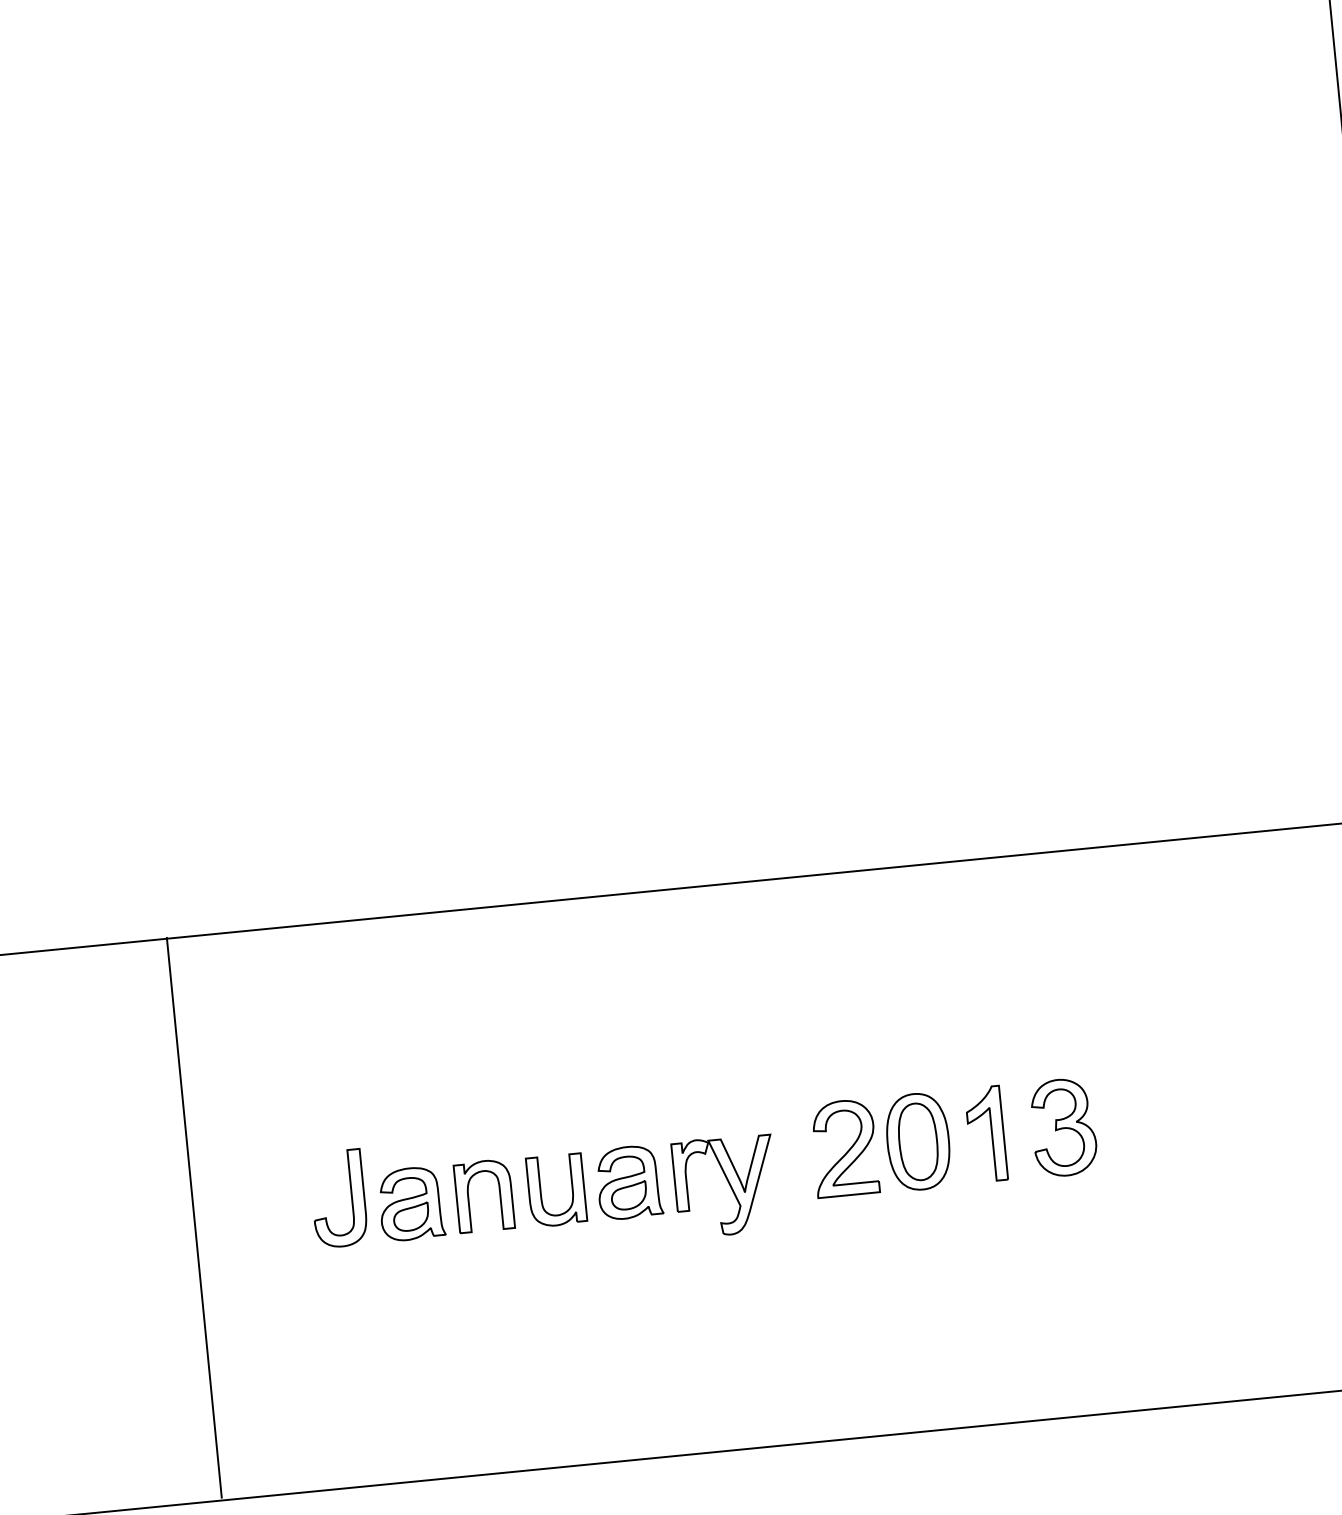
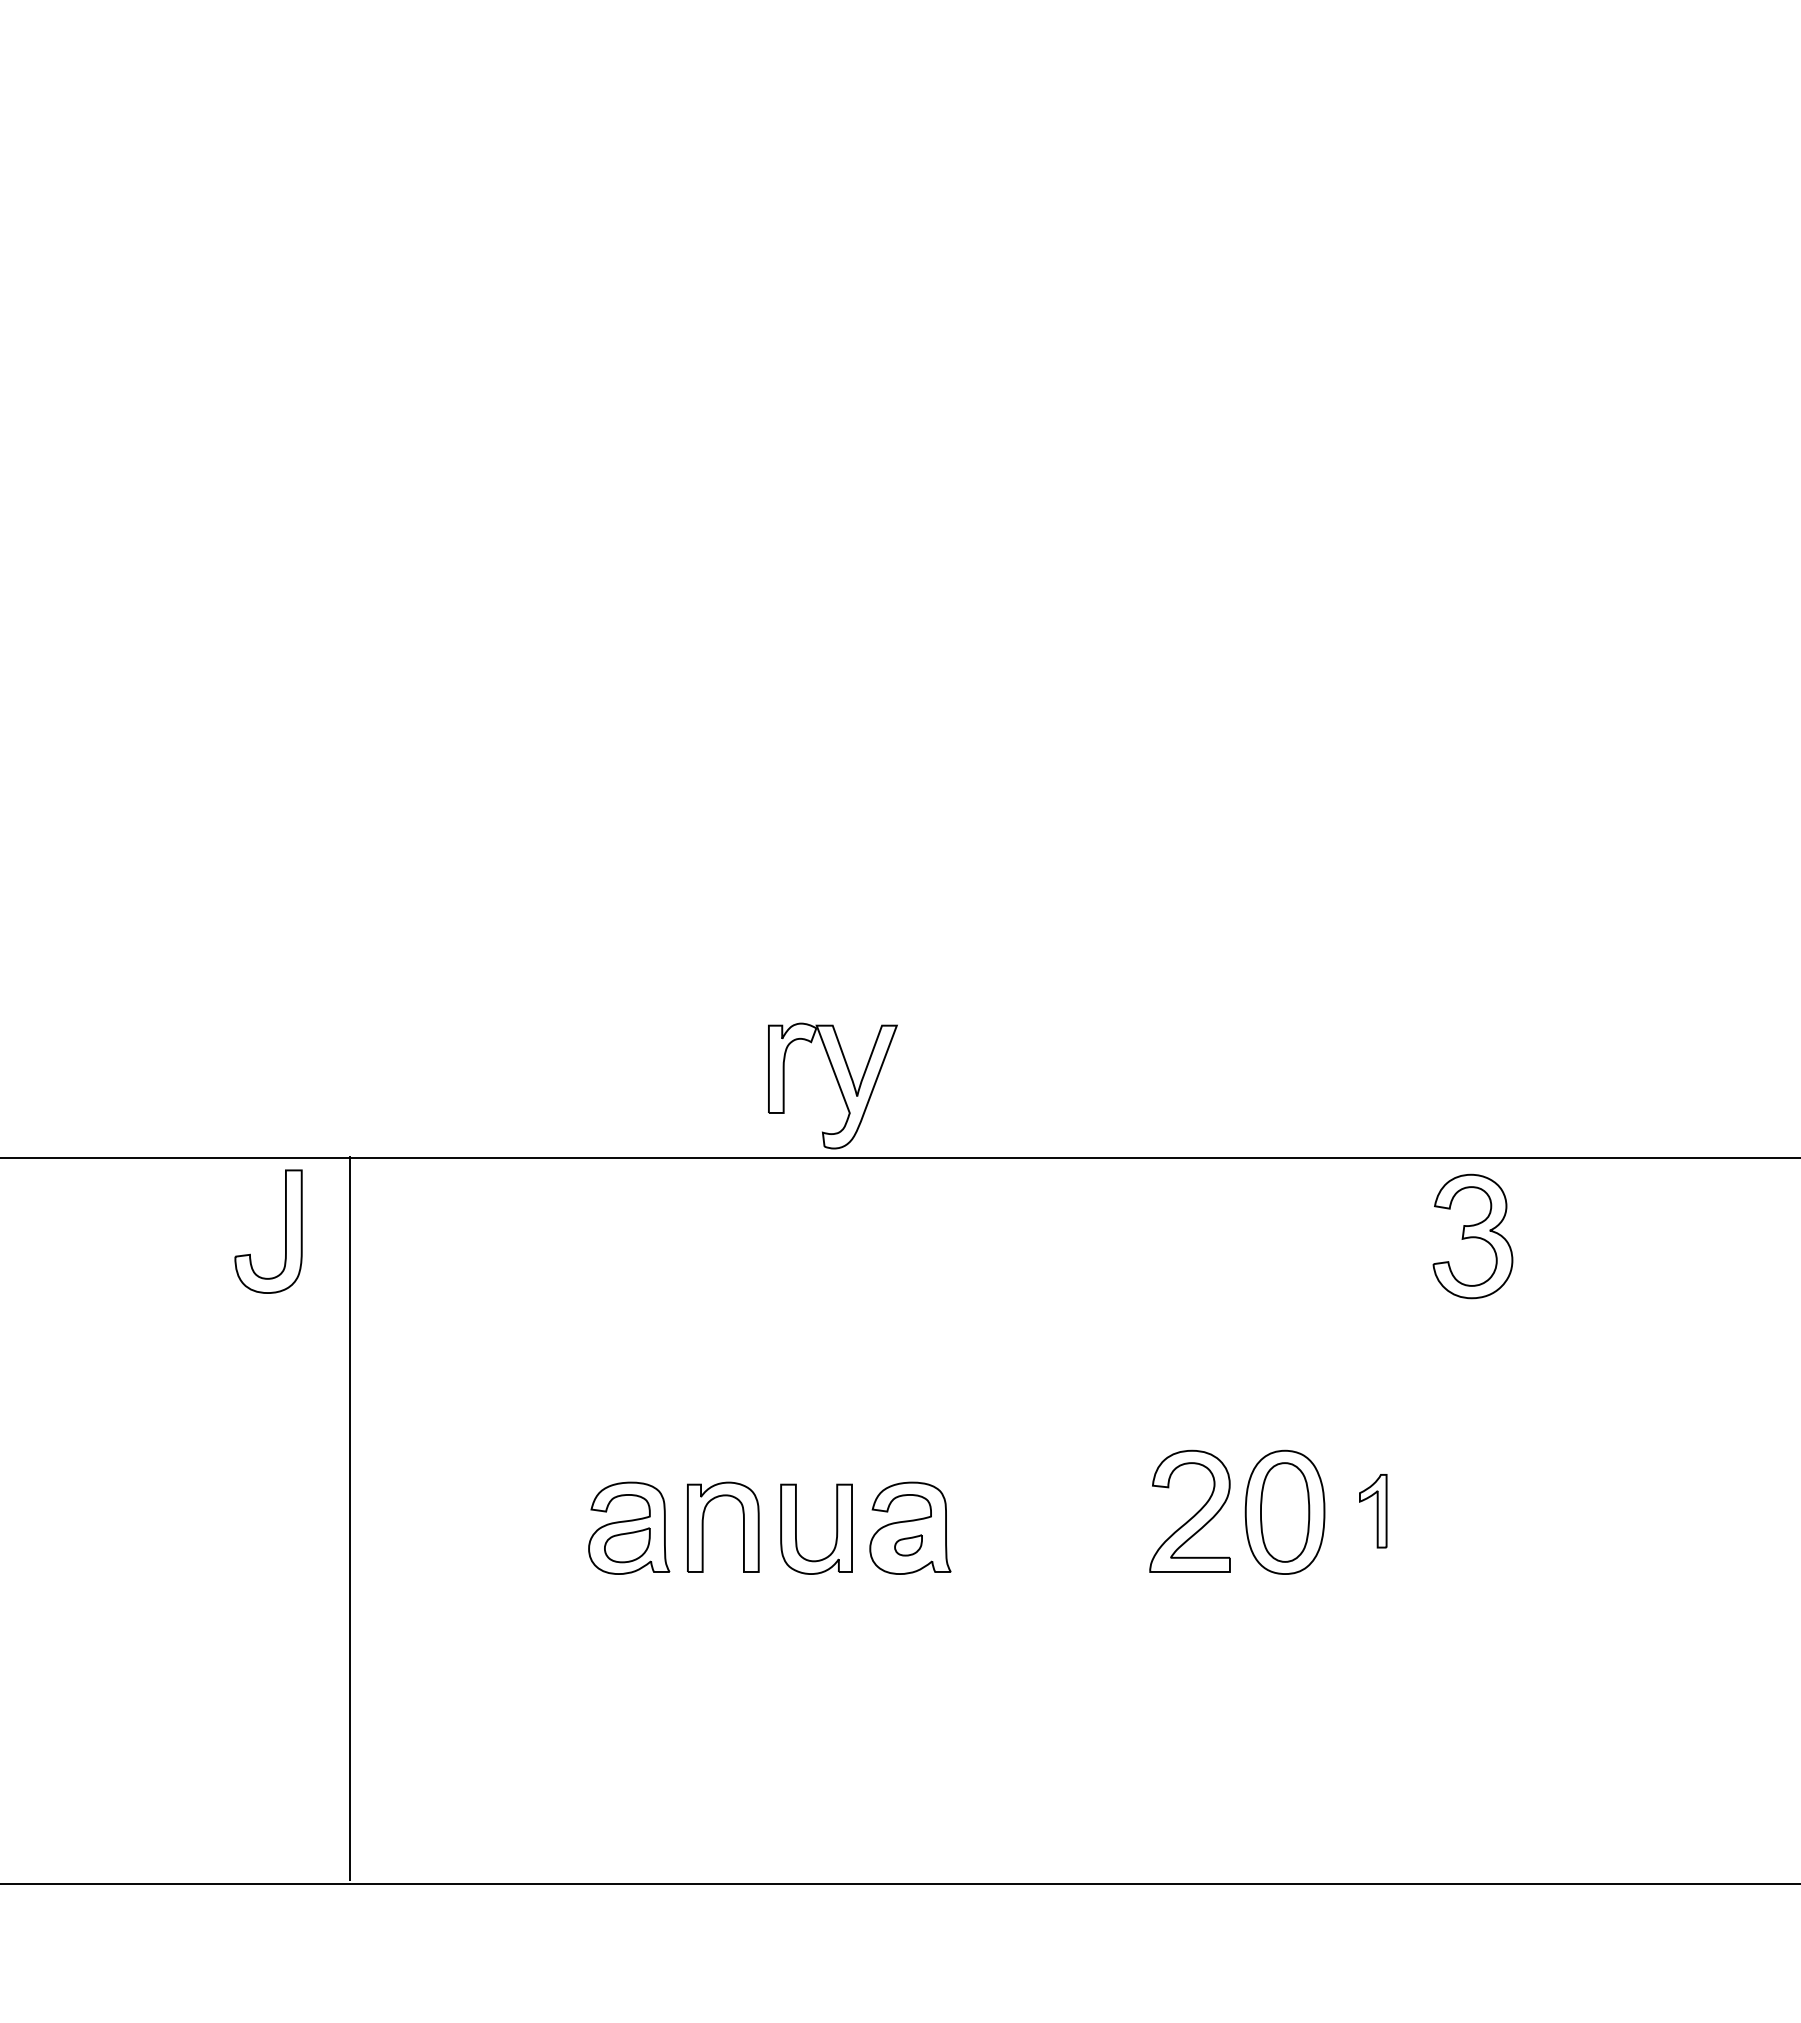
part: (1063, 1127) -> (1472, 1236), moved
part: (986, 1133) -> (1373, 1510), size x0.6
part: (725, 1185) -> (832, 1085), moved
part: (629, 1196) -> (908, 1545), size x0.6
part: (351, 1197) -> (285, 1231), moved

